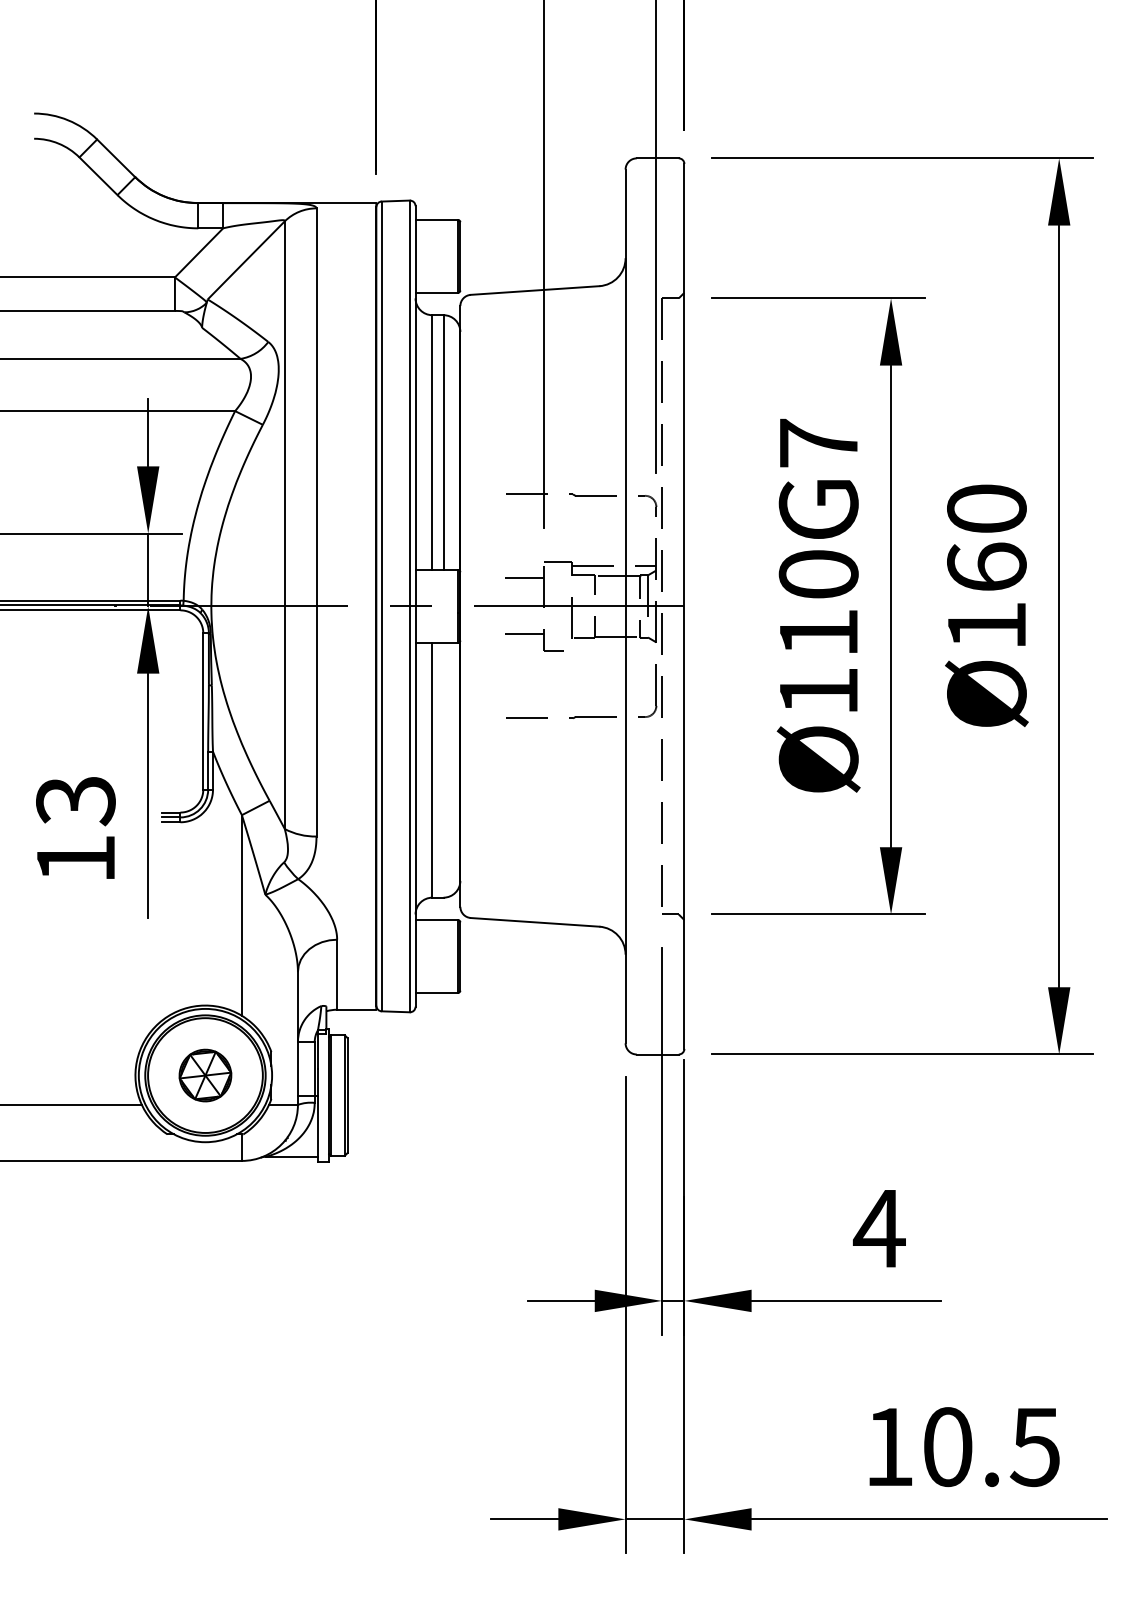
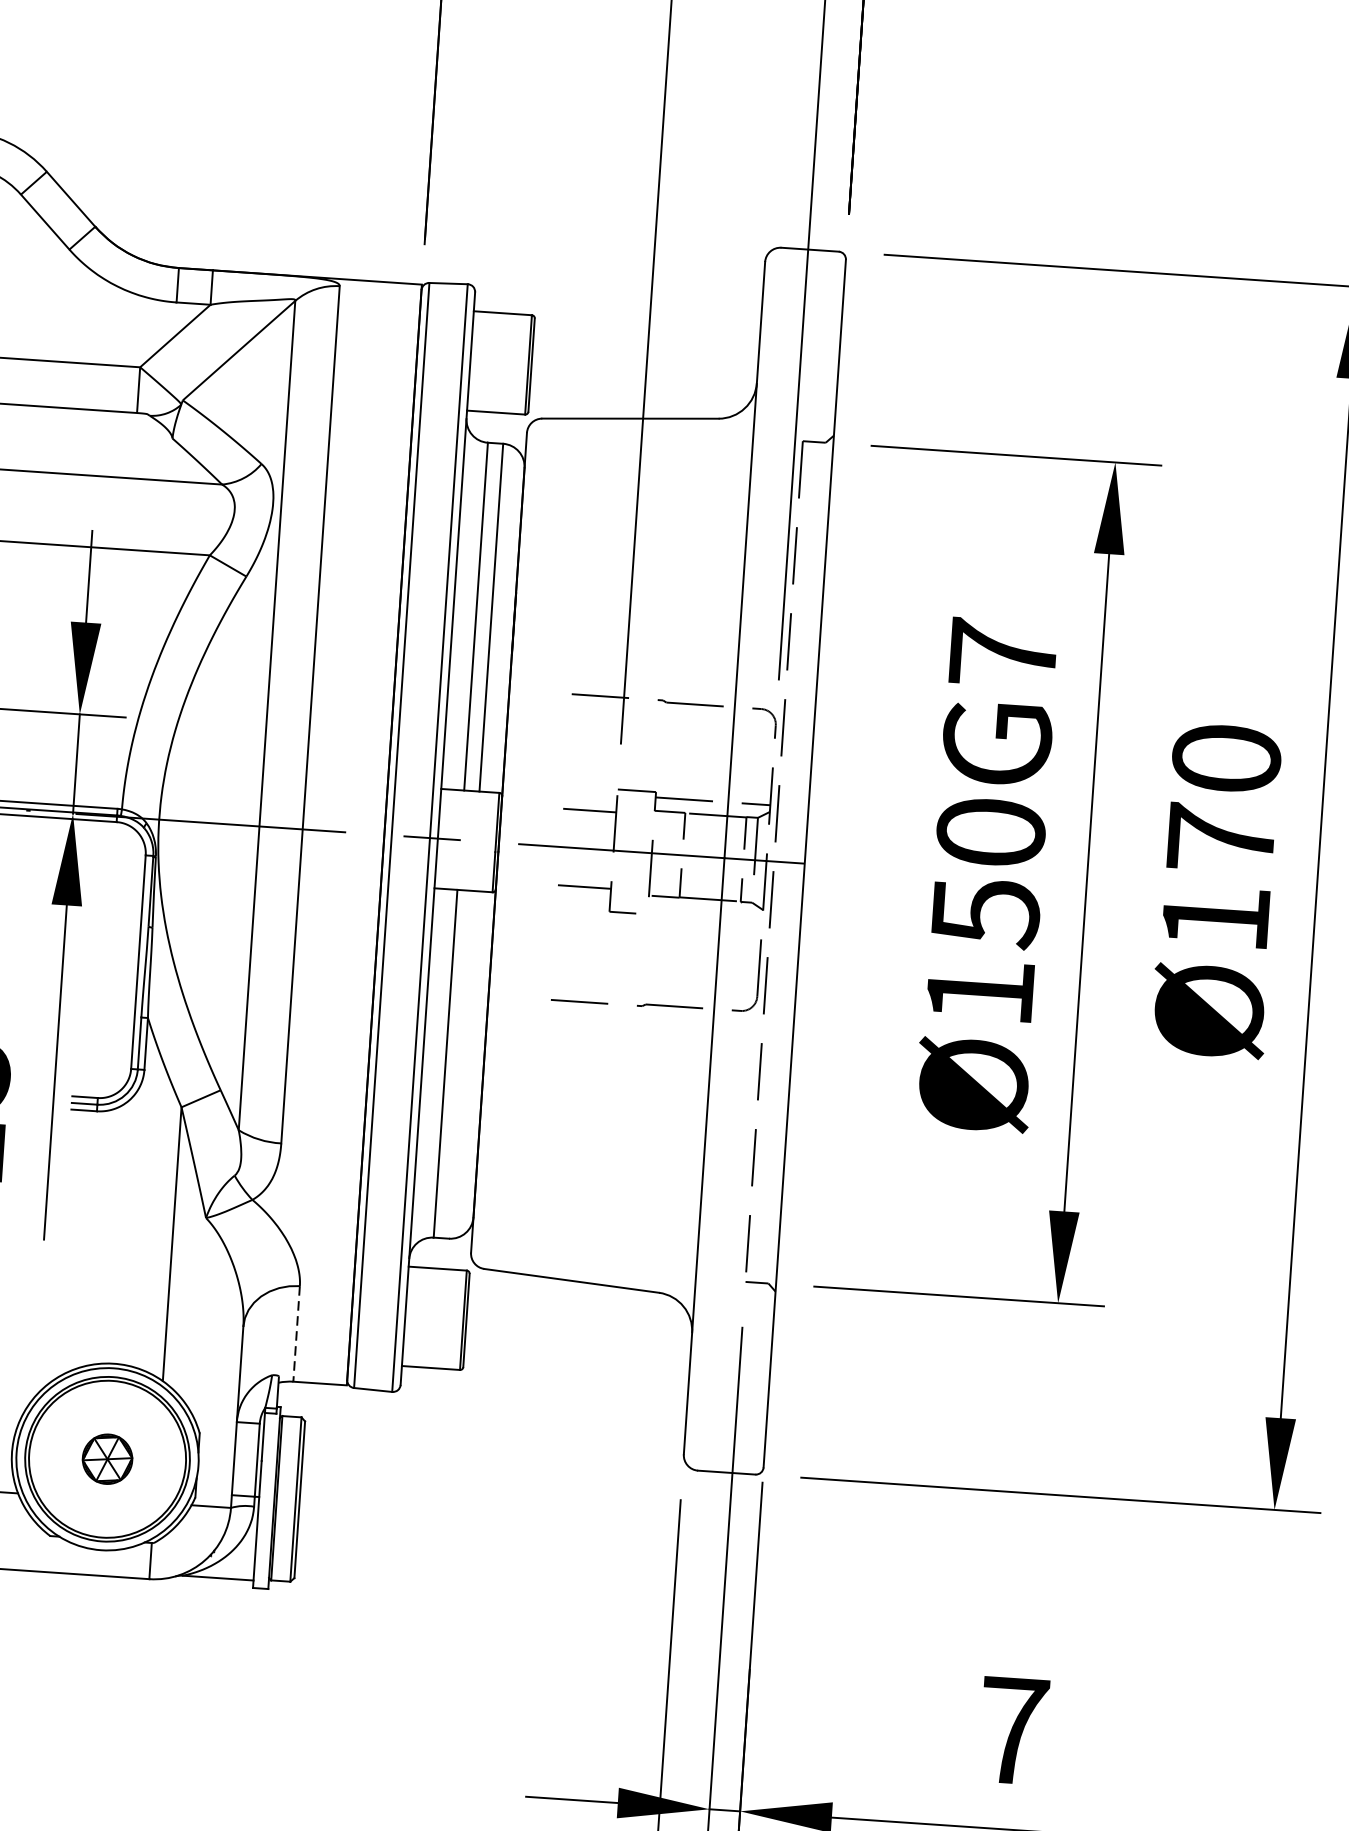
text: (986, 566) -> (1220, 837), Ø160 -> Ø170
text: (819, 634) -> (986, 914), Ø110G7 -> Ø150G7
line: (337, 975) -> (297, 1335), solid -> dashed
part: (205, 1075) -> (107, 1459), size x0.7
text: (878, 1228) -> (1011, 1730), 4 -> 7

